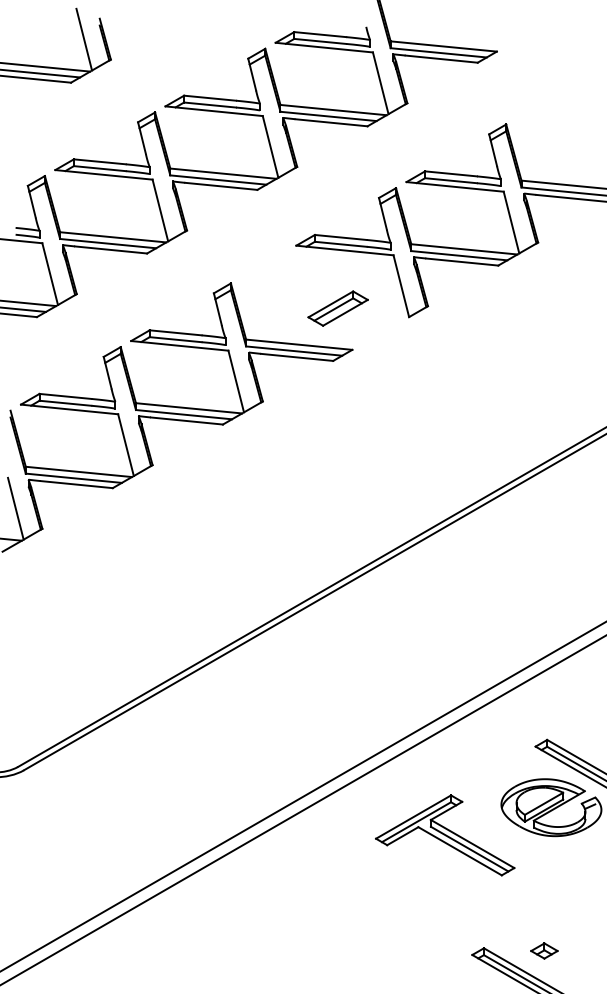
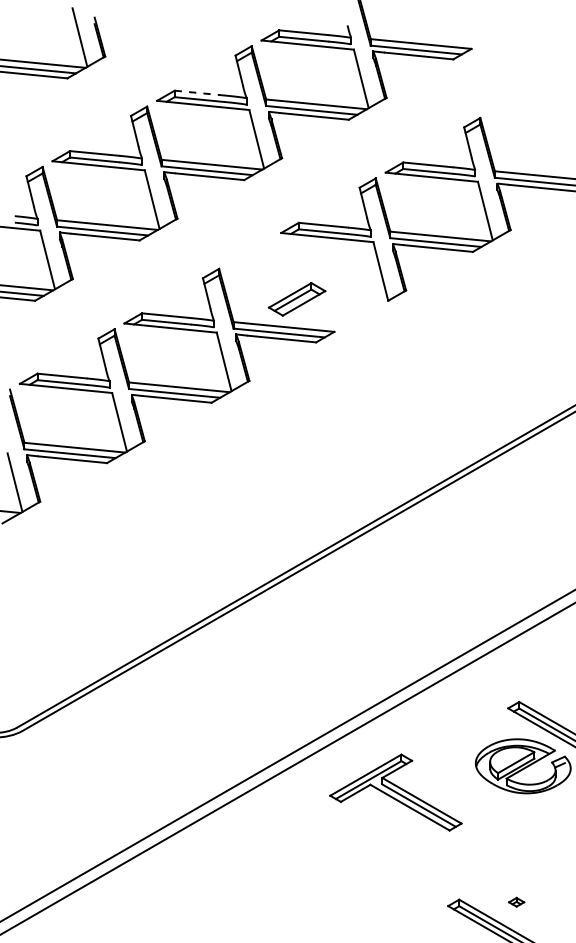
line: (210, 98) -> (199, 93), solid -> dashed
part: (337, 308) -> (296, 299), moved
part: (445, 835) -> (396, 792), moved
part: (544, 950) -> (516, 901), size x0.6

